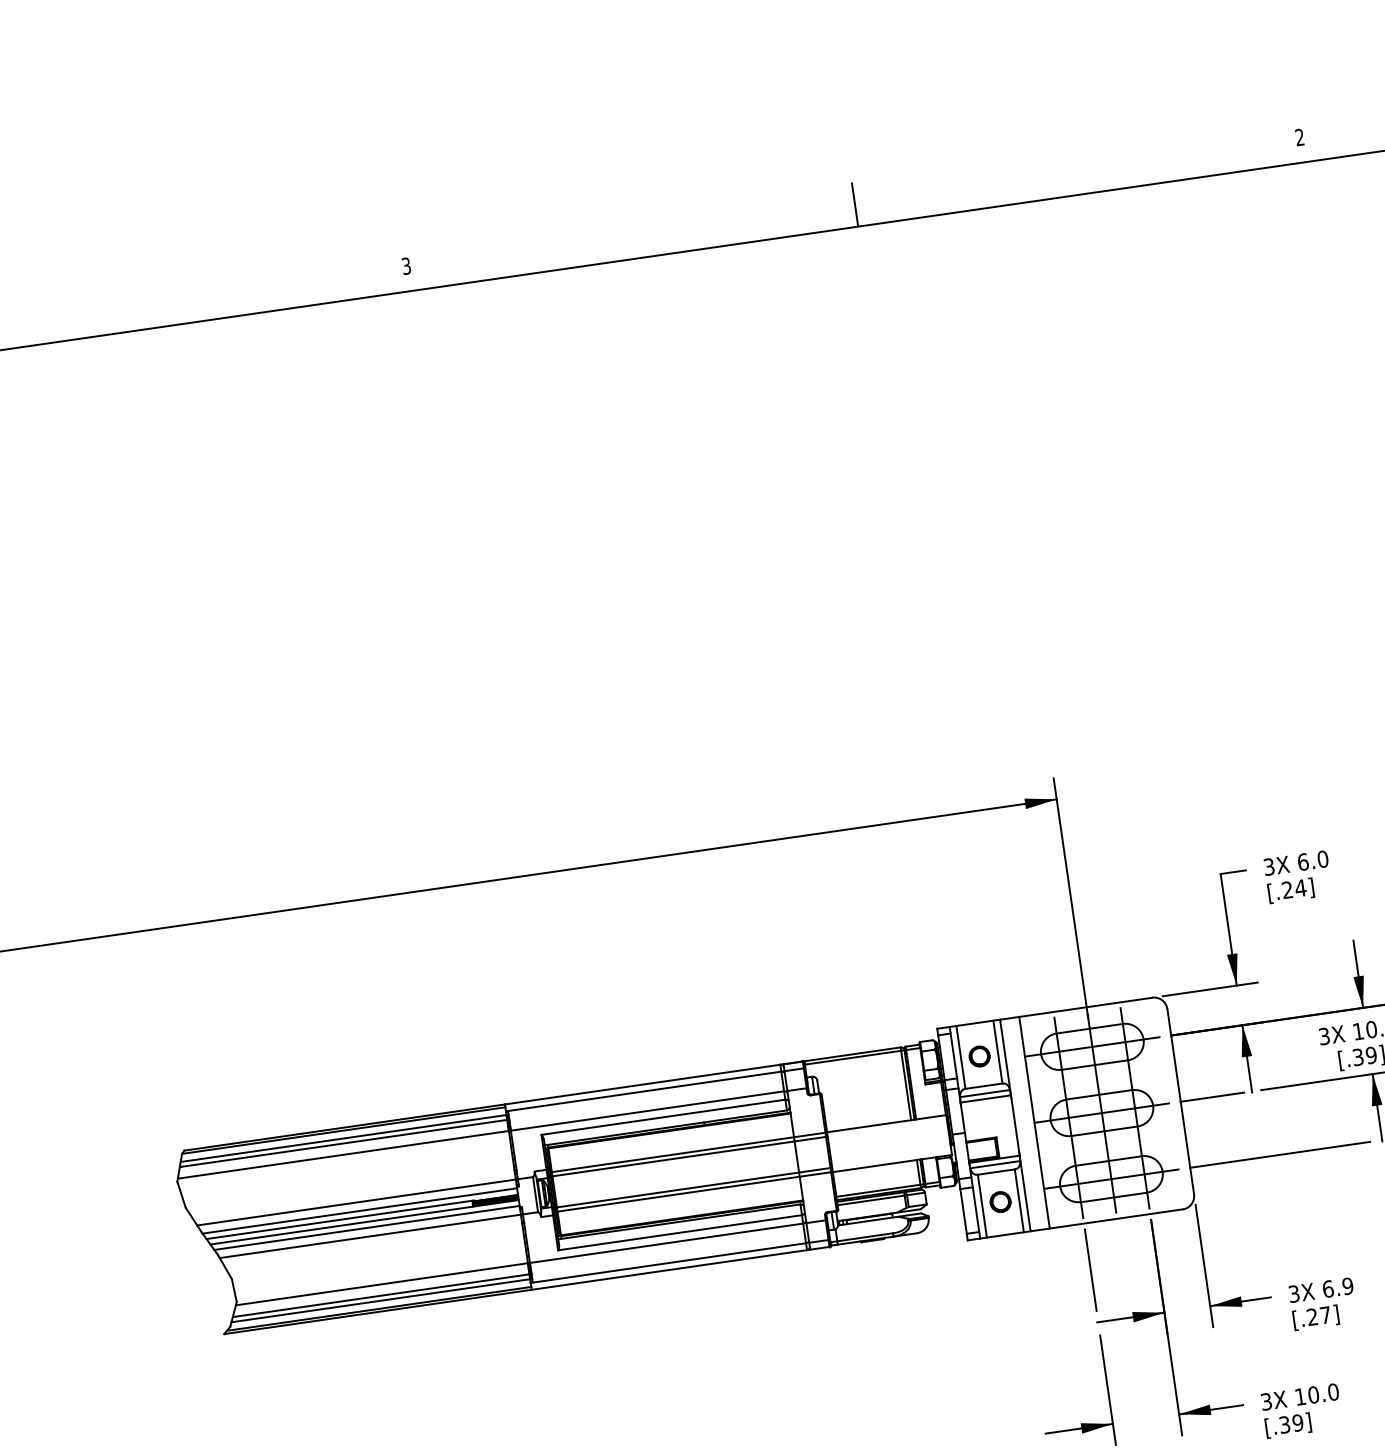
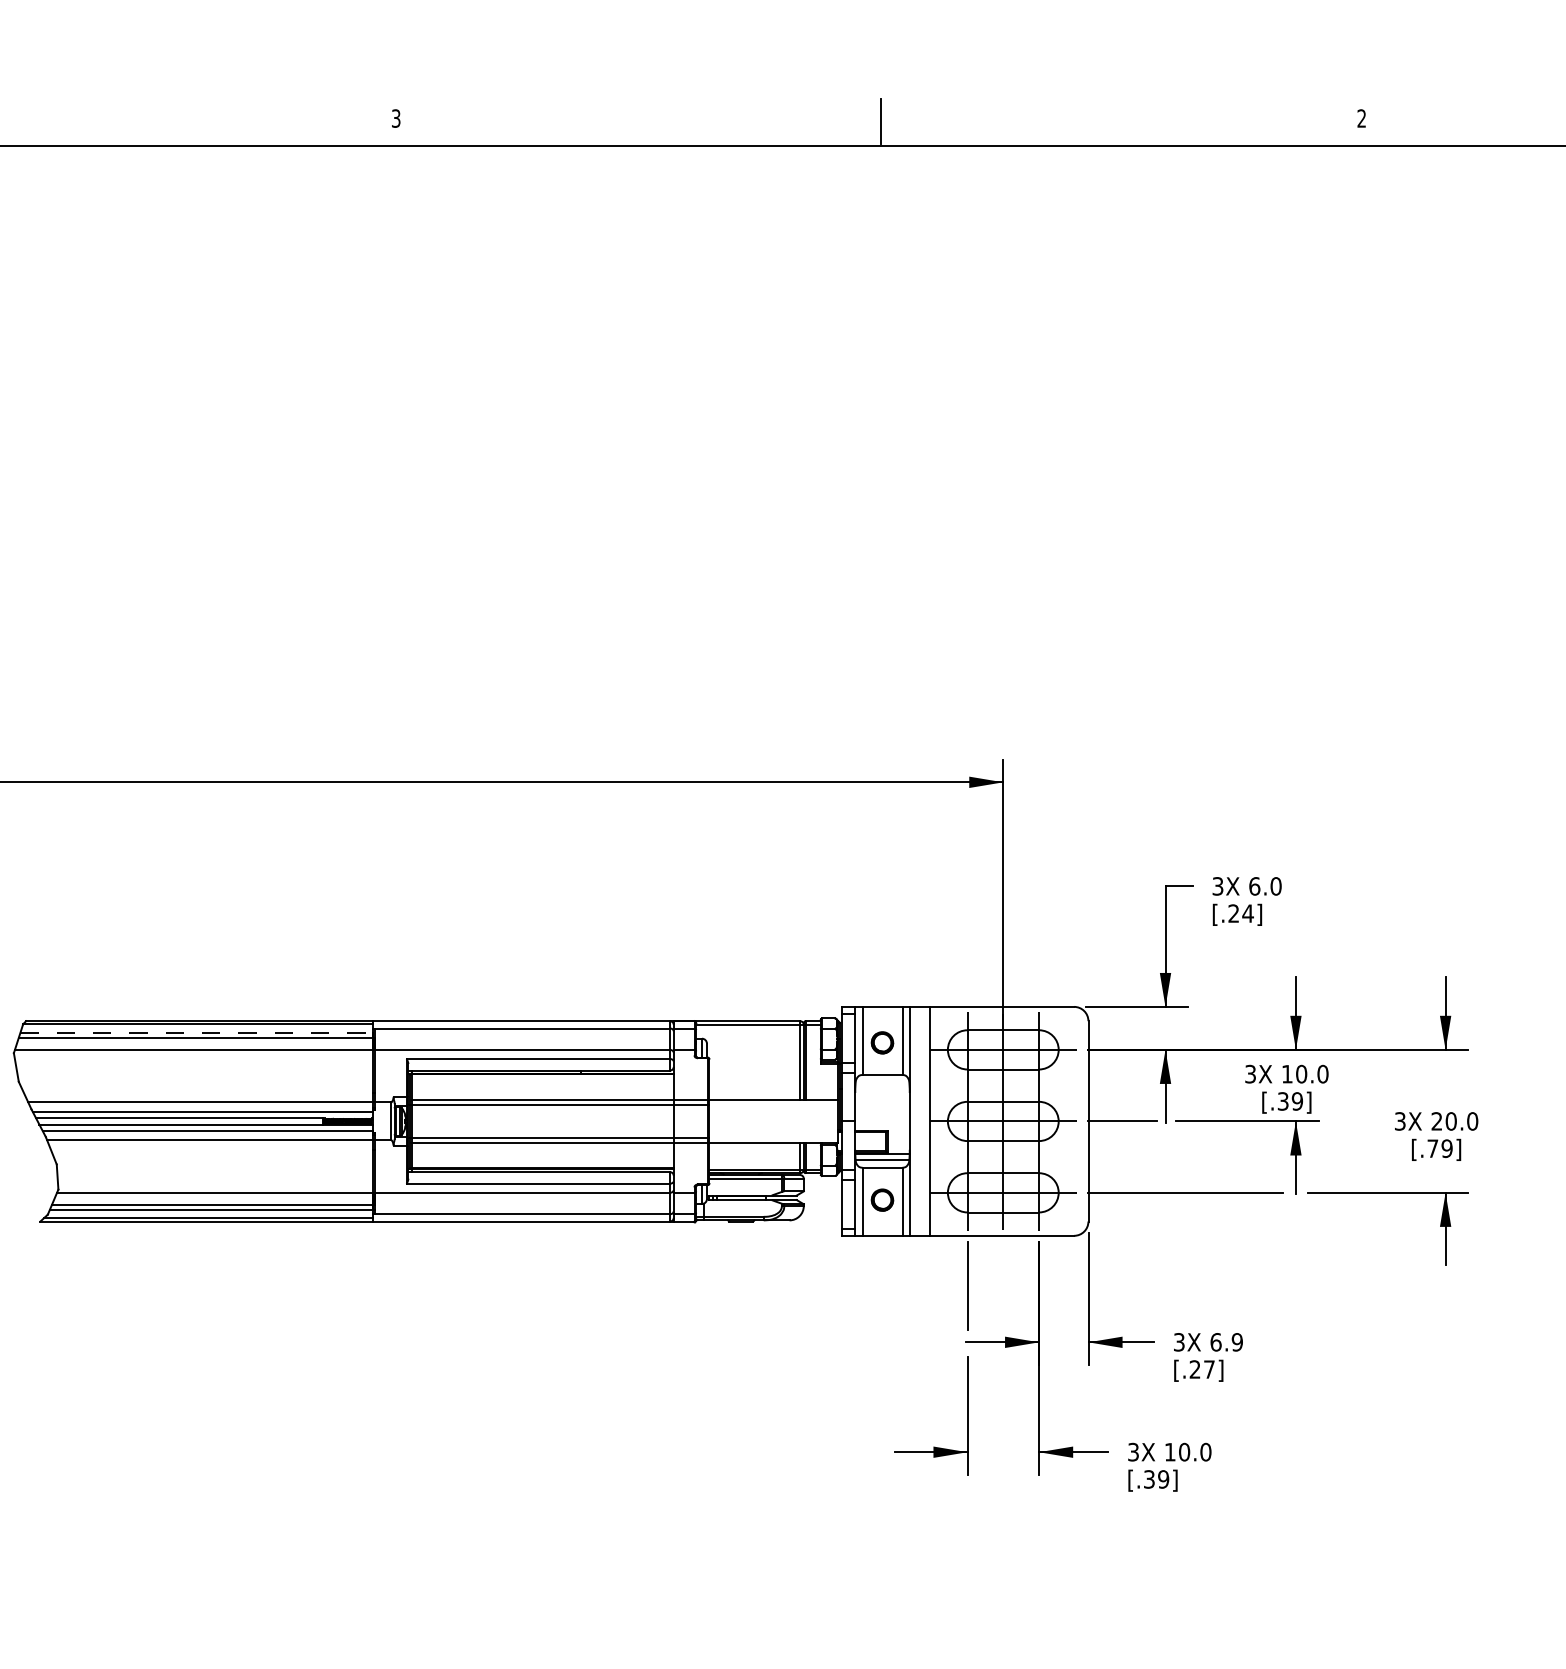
line: (984, 1093) -> (882, 1082), removed
line: (985, 1098) -> (882, 1088), removed
line: (345, 1138) -> (198, 1032), solid -> dashed

